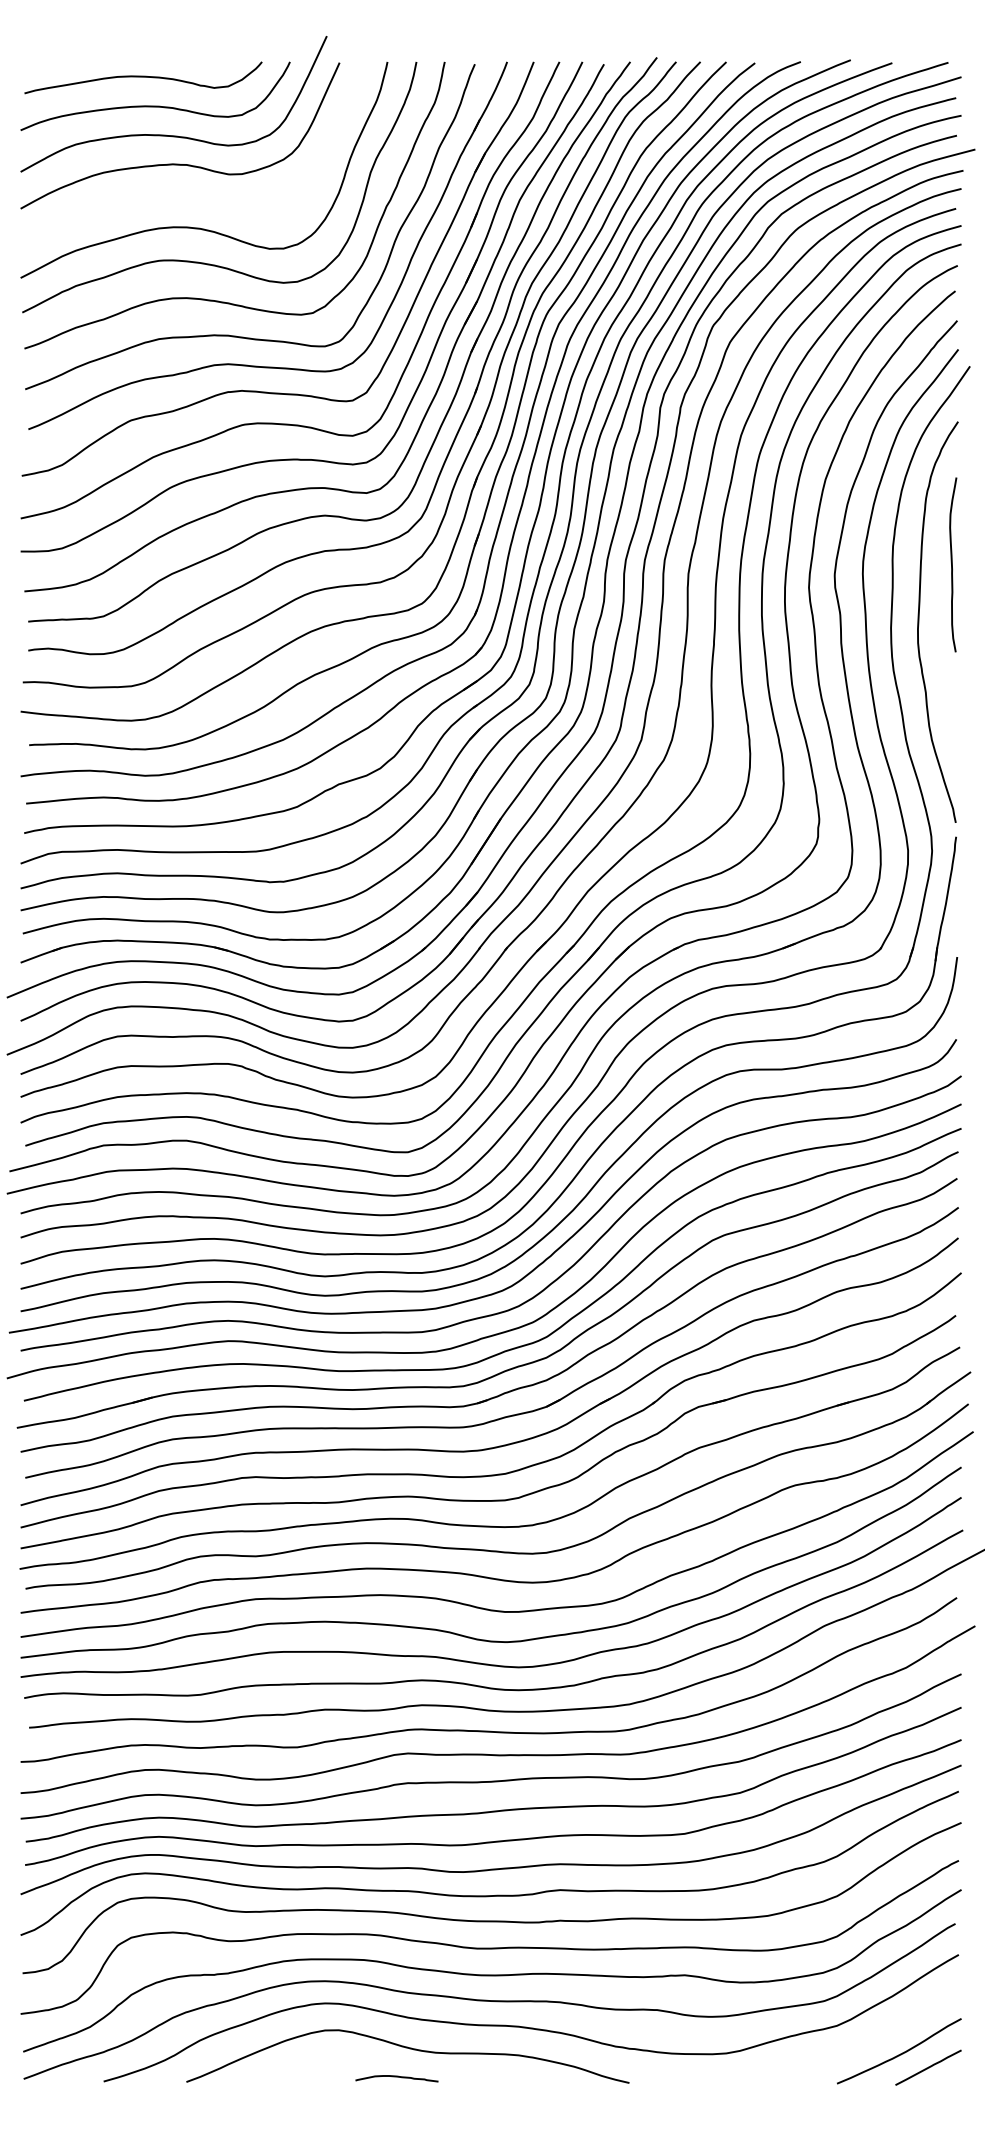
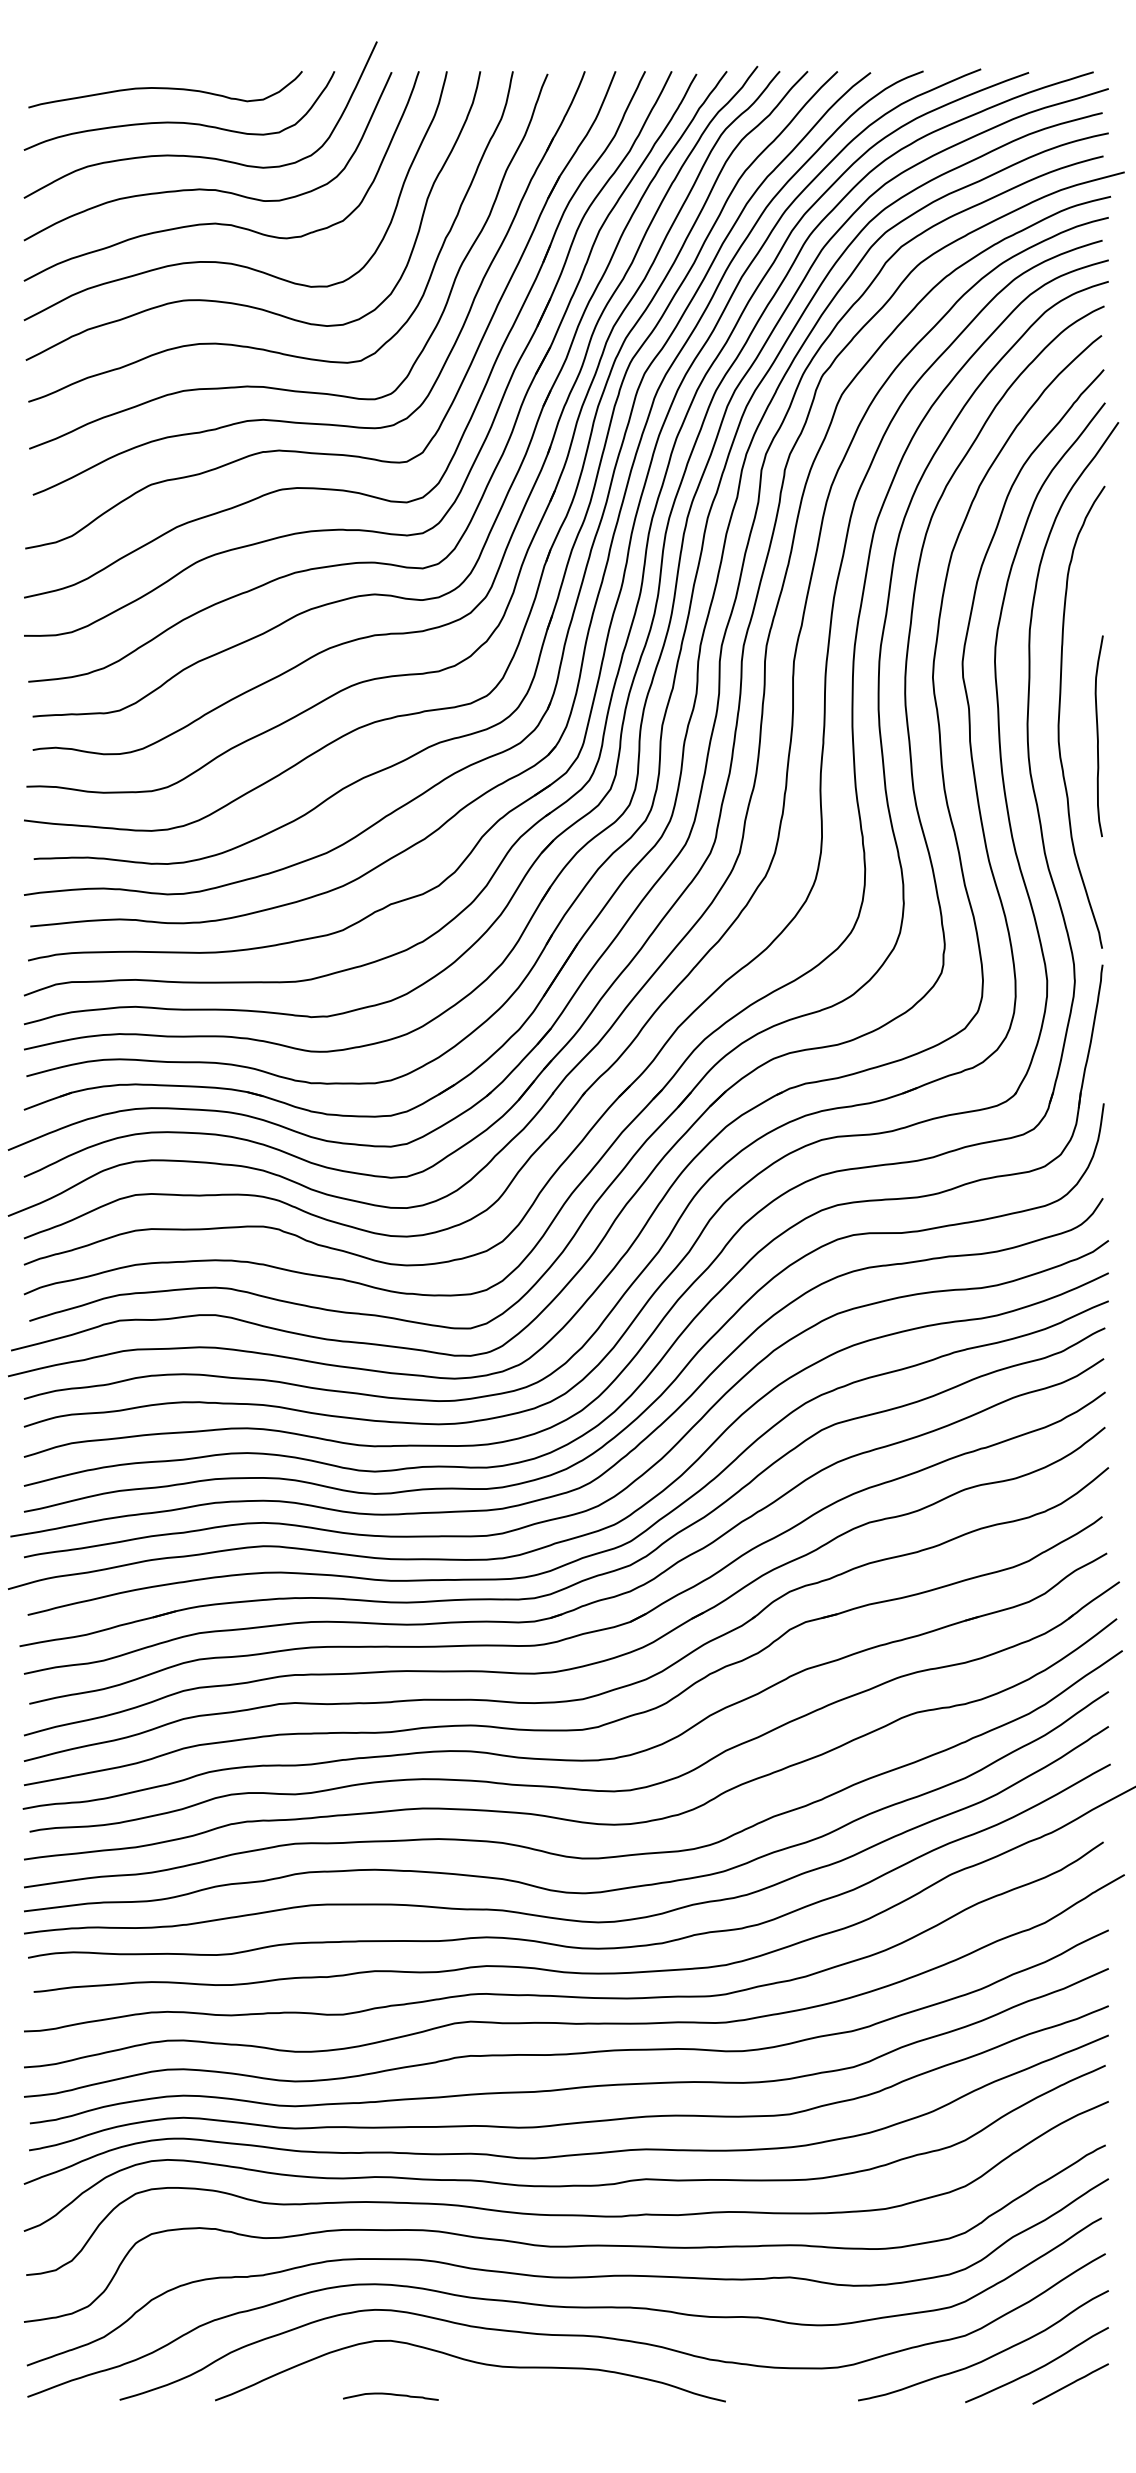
curve: (188, 193) -> (217, 222), added
curve: (952, 565) -> (1098, 736), moved
curve: (858, 2043) -> (989, 2356), added
curve: (397, 2077) -> (391, 2395), moved

